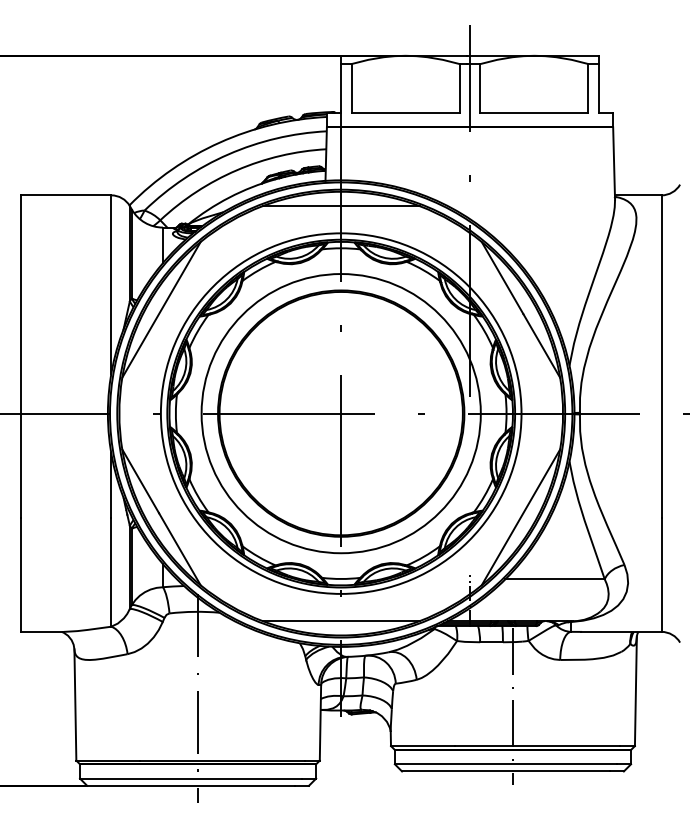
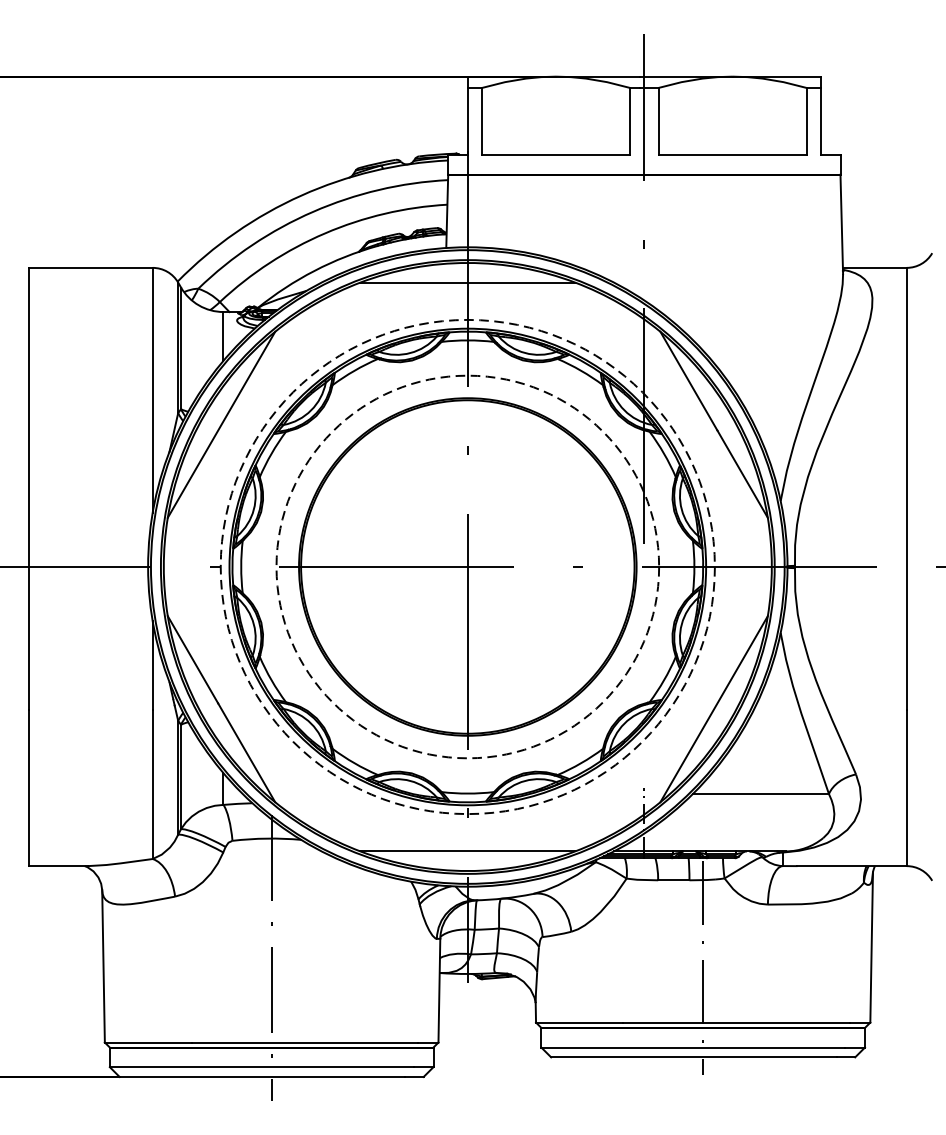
circle: (340, 413) -> (466, 566), solid -> dashed
circle: (340, 413) -> (466, 566), solid -> dashed

